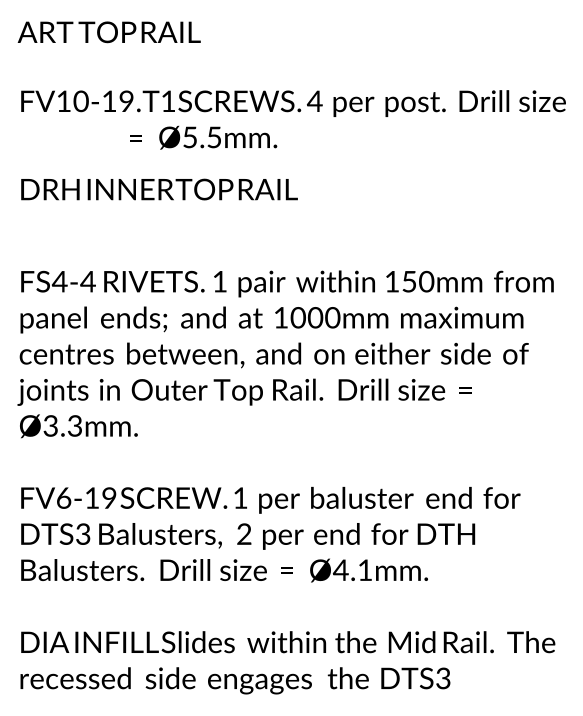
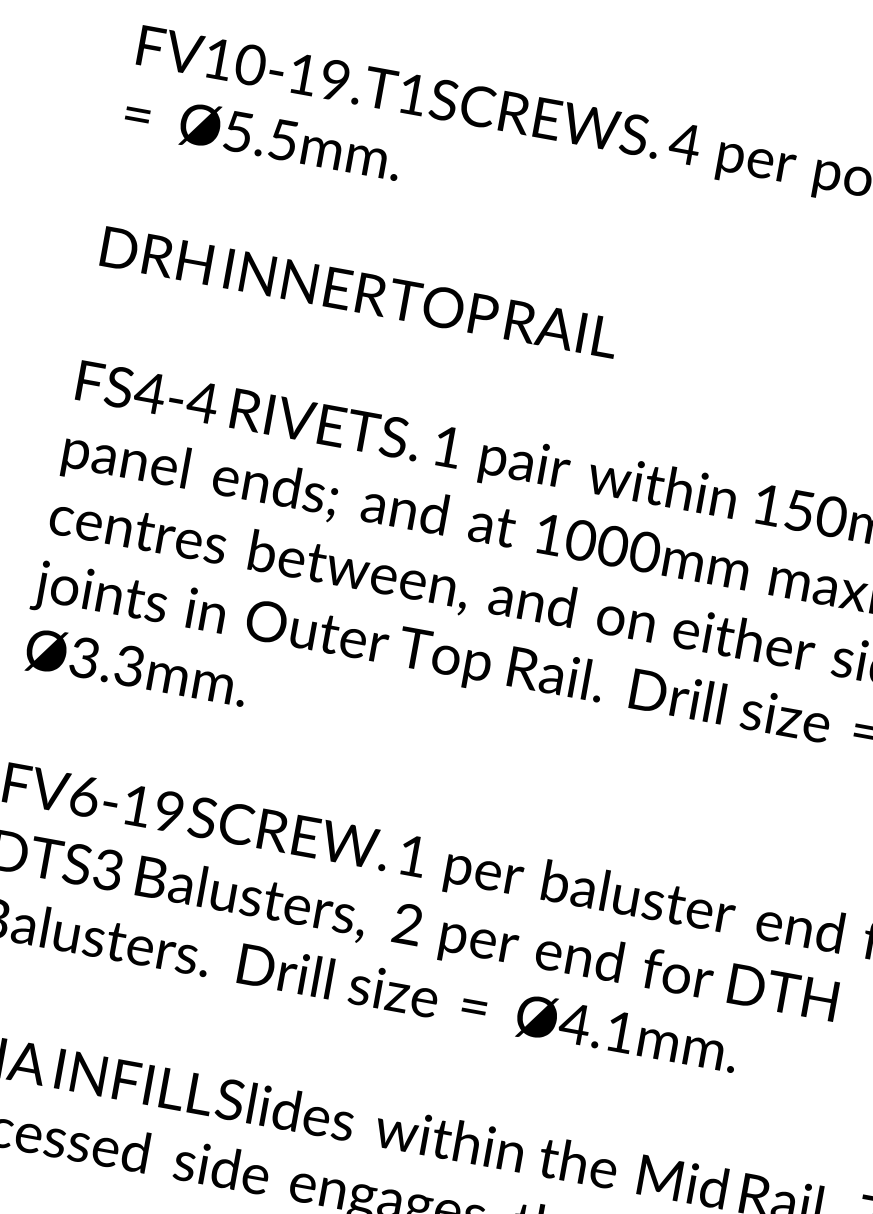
text: (203, 137) -> (263, 136), moved
text: (159, 189) -> (359, 292), moved

